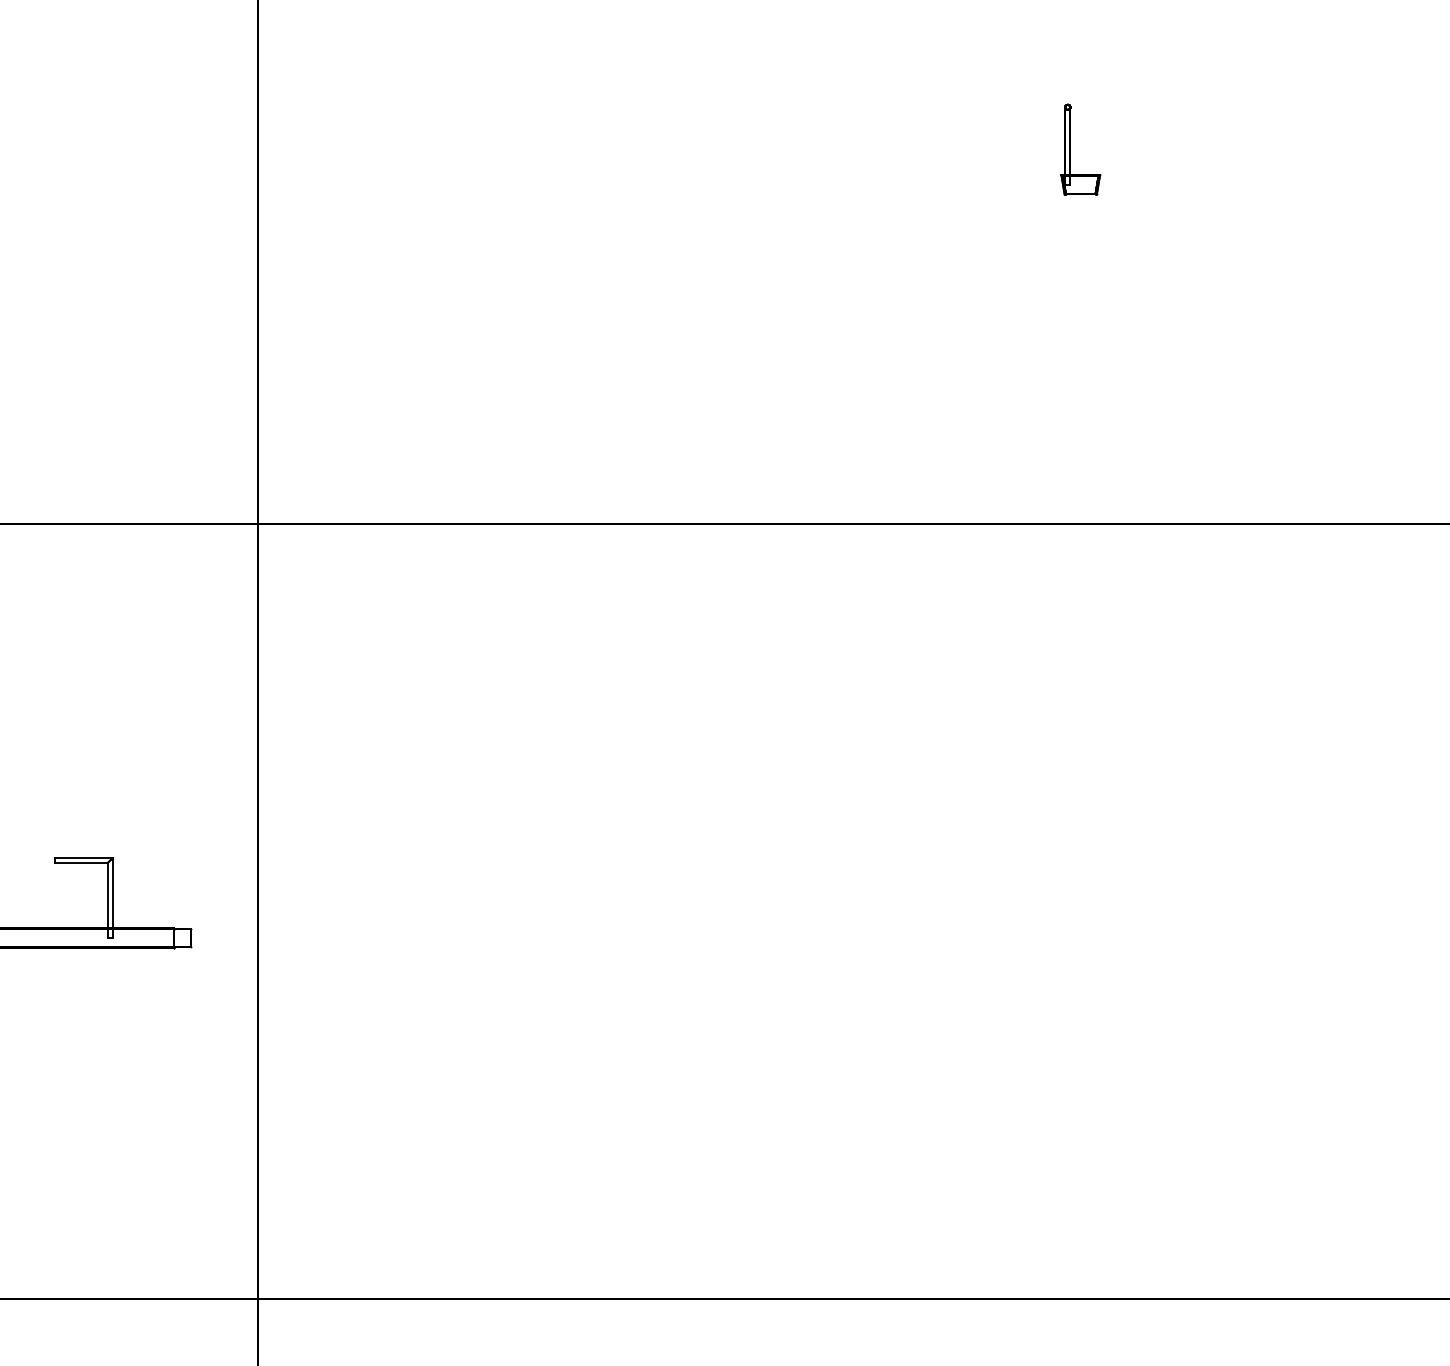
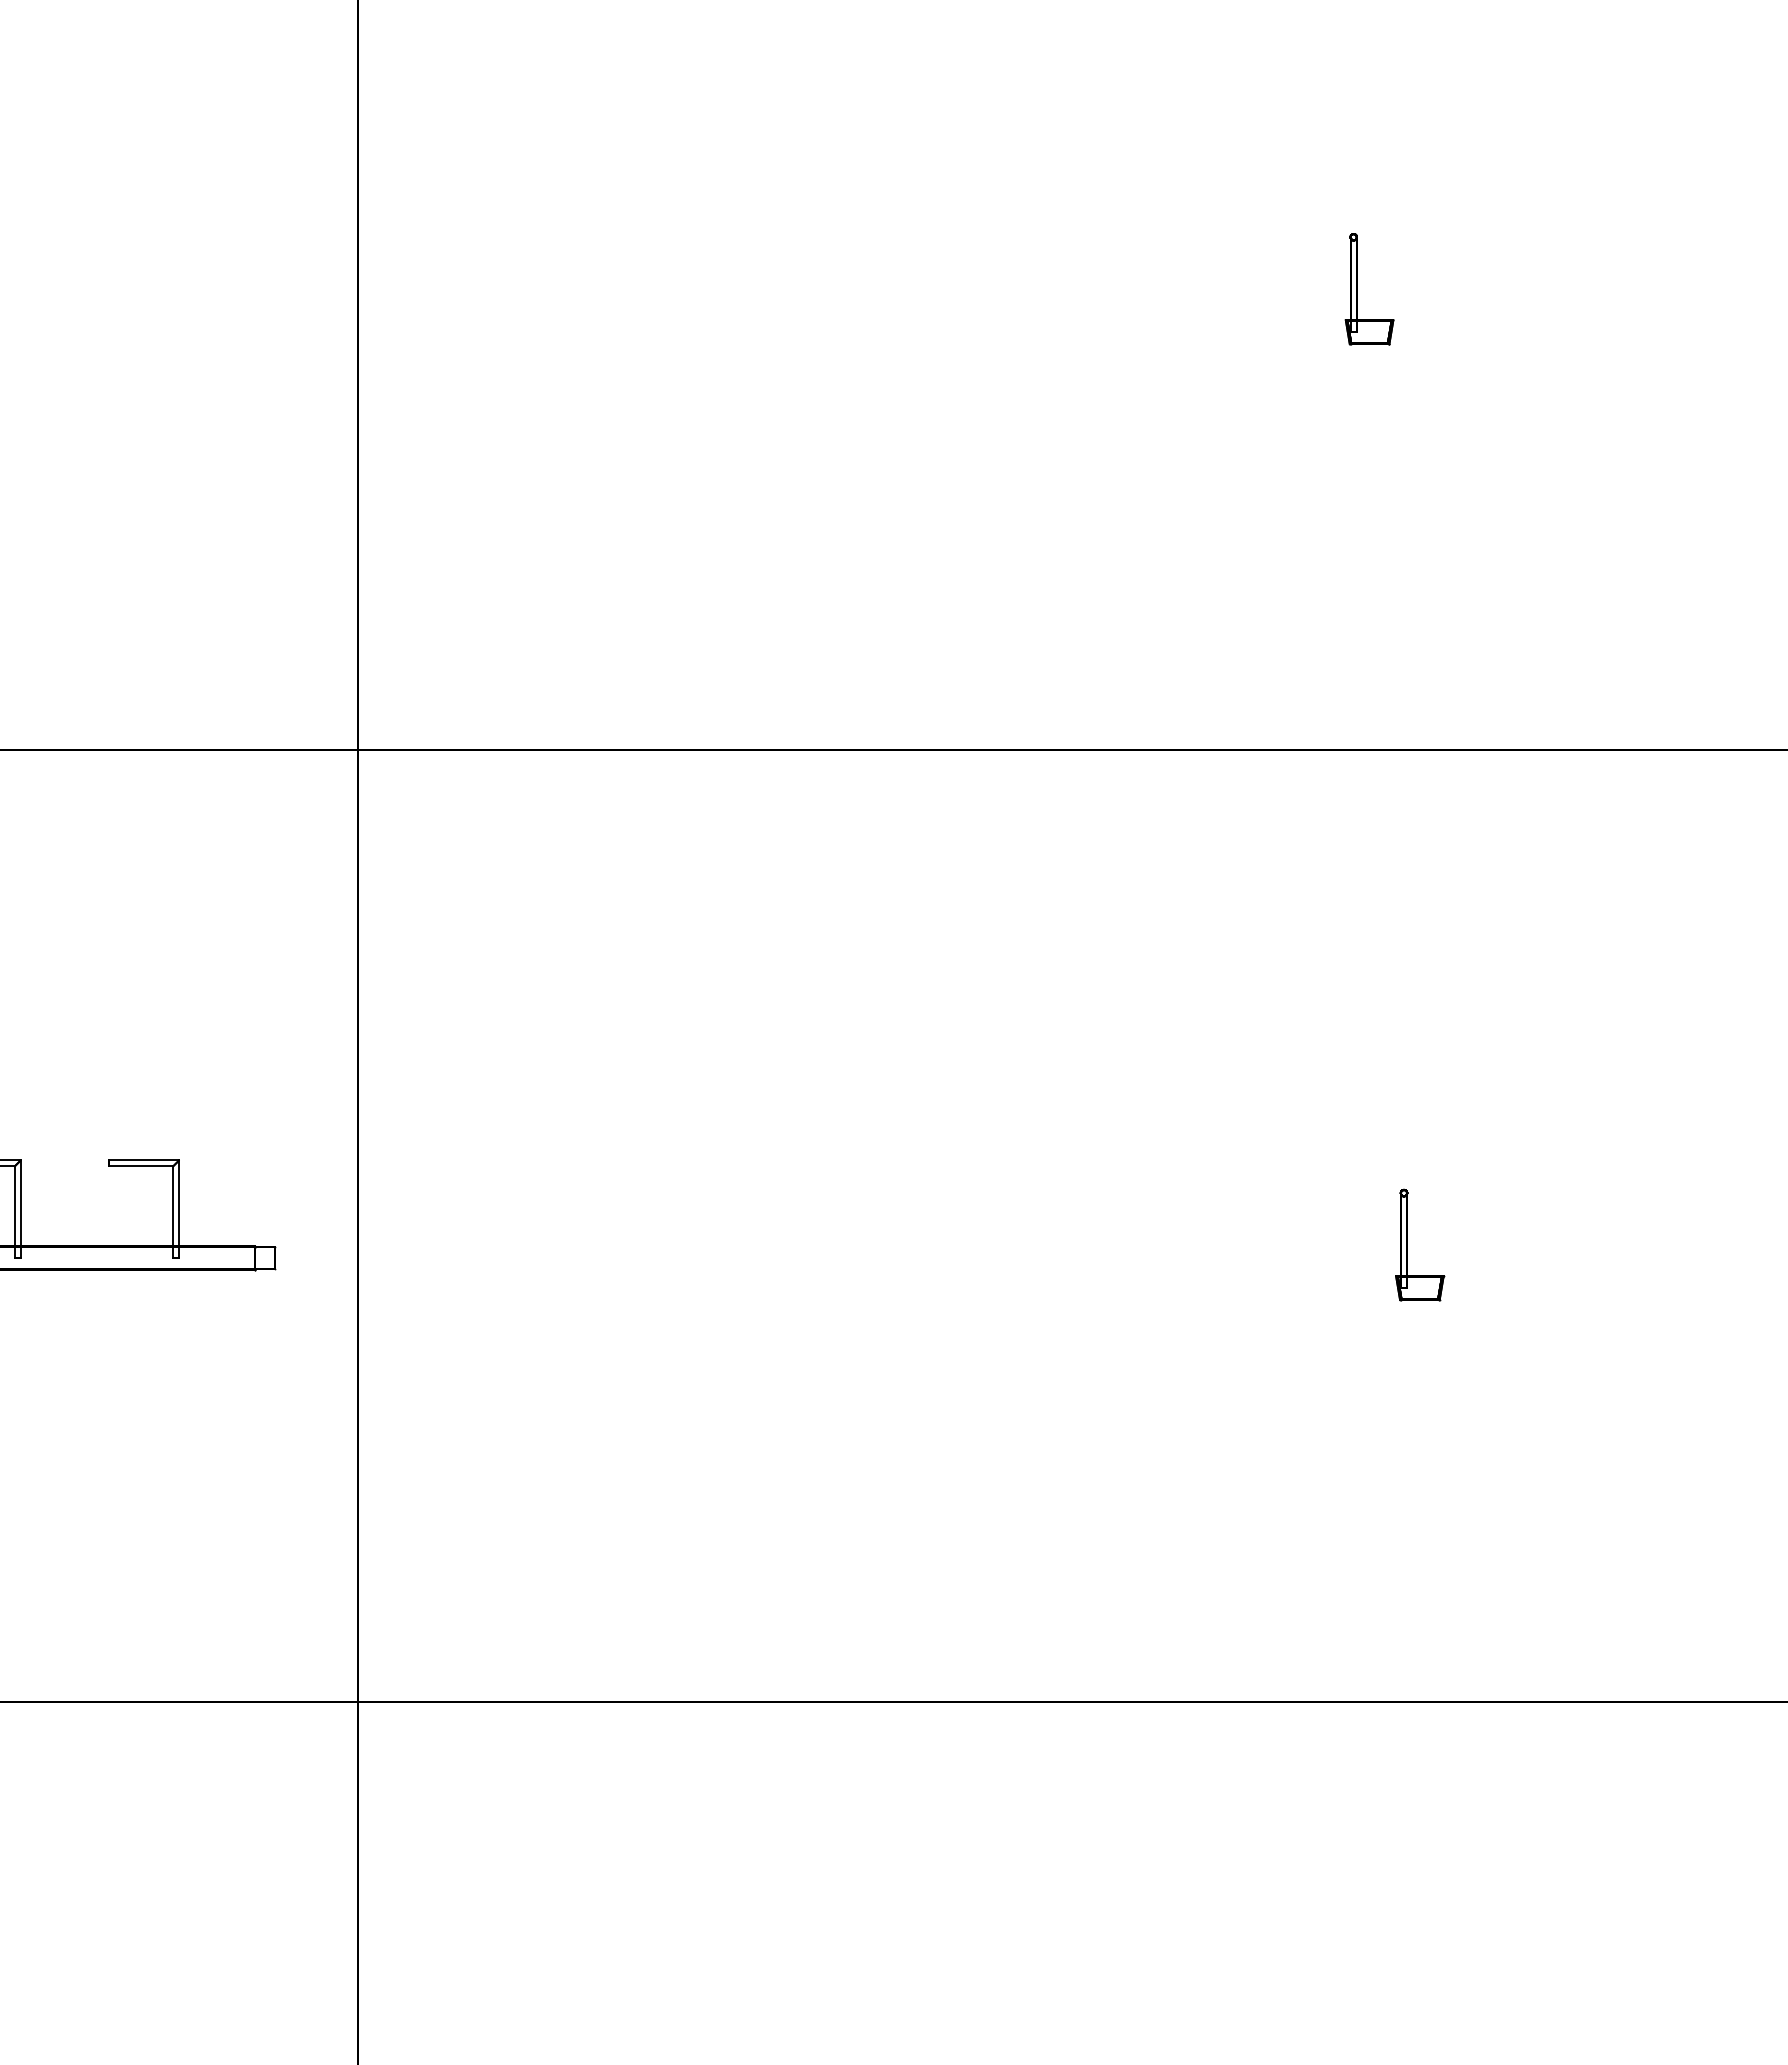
part: (1111, 926) -> (1407, 1244), added

